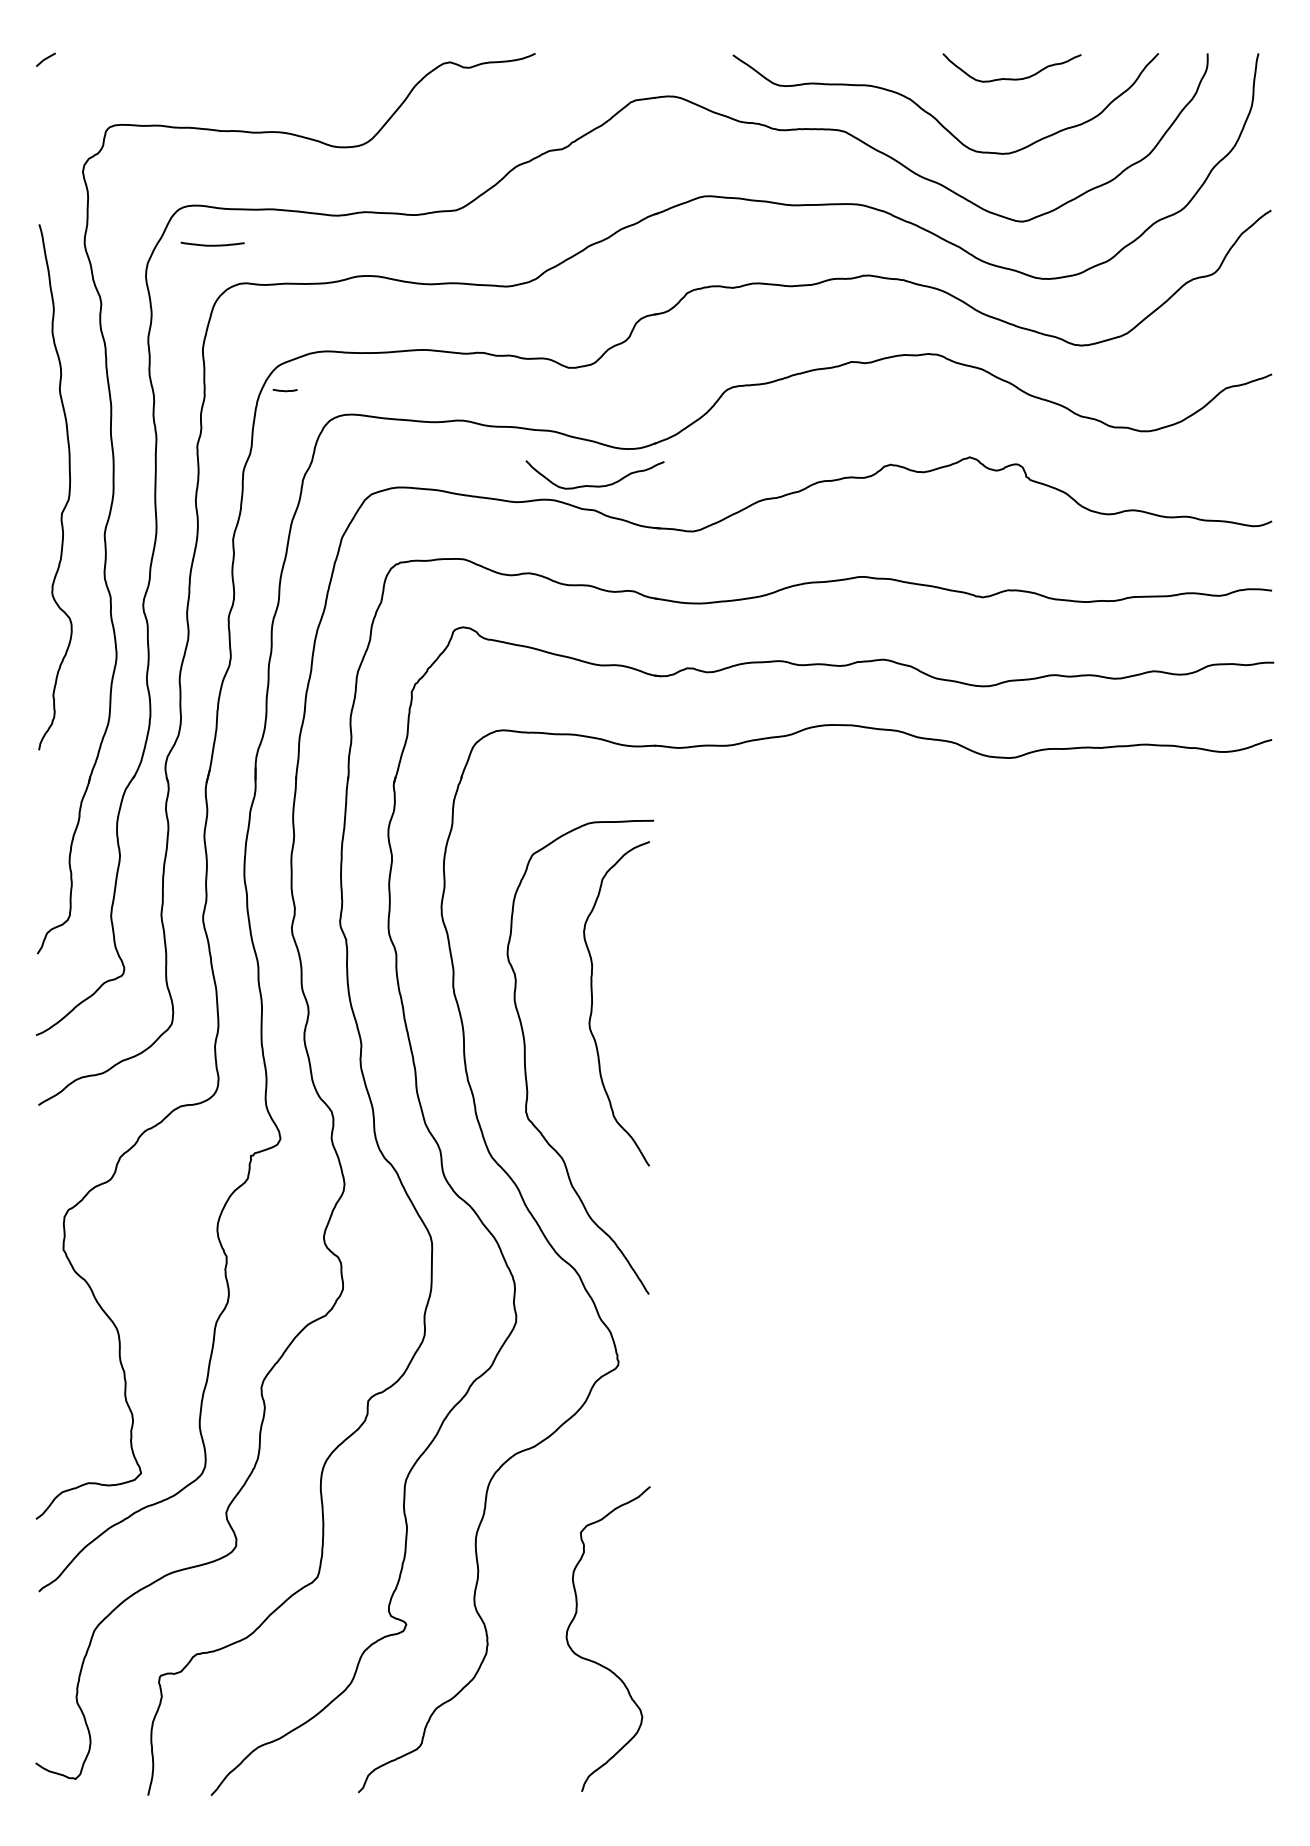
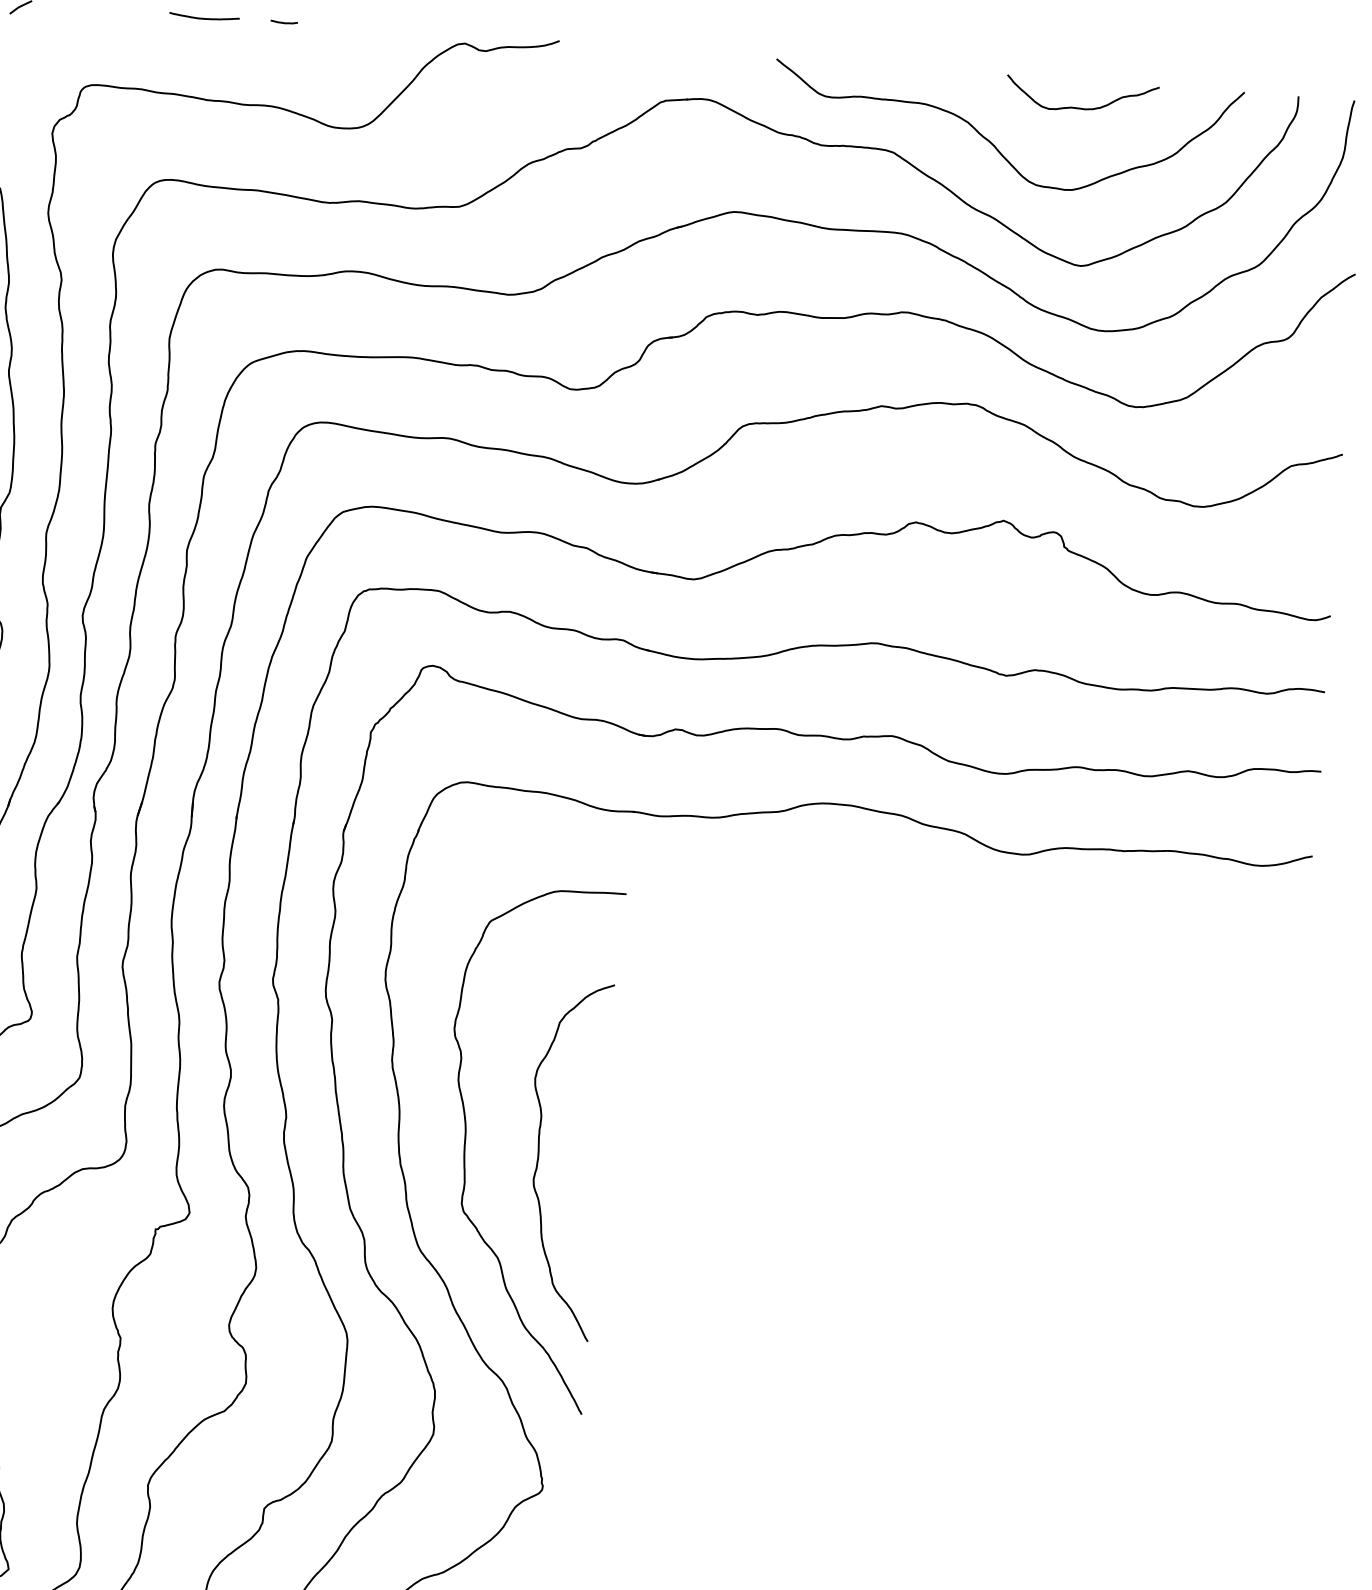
curve: (212, 244) -> (204, 17), moved
curve: (284, 390) -> (283, 22), moved
curve: (594, 485) -> (588, 520), removed
curve: (592, 1003) -> (538, 1158), moved

